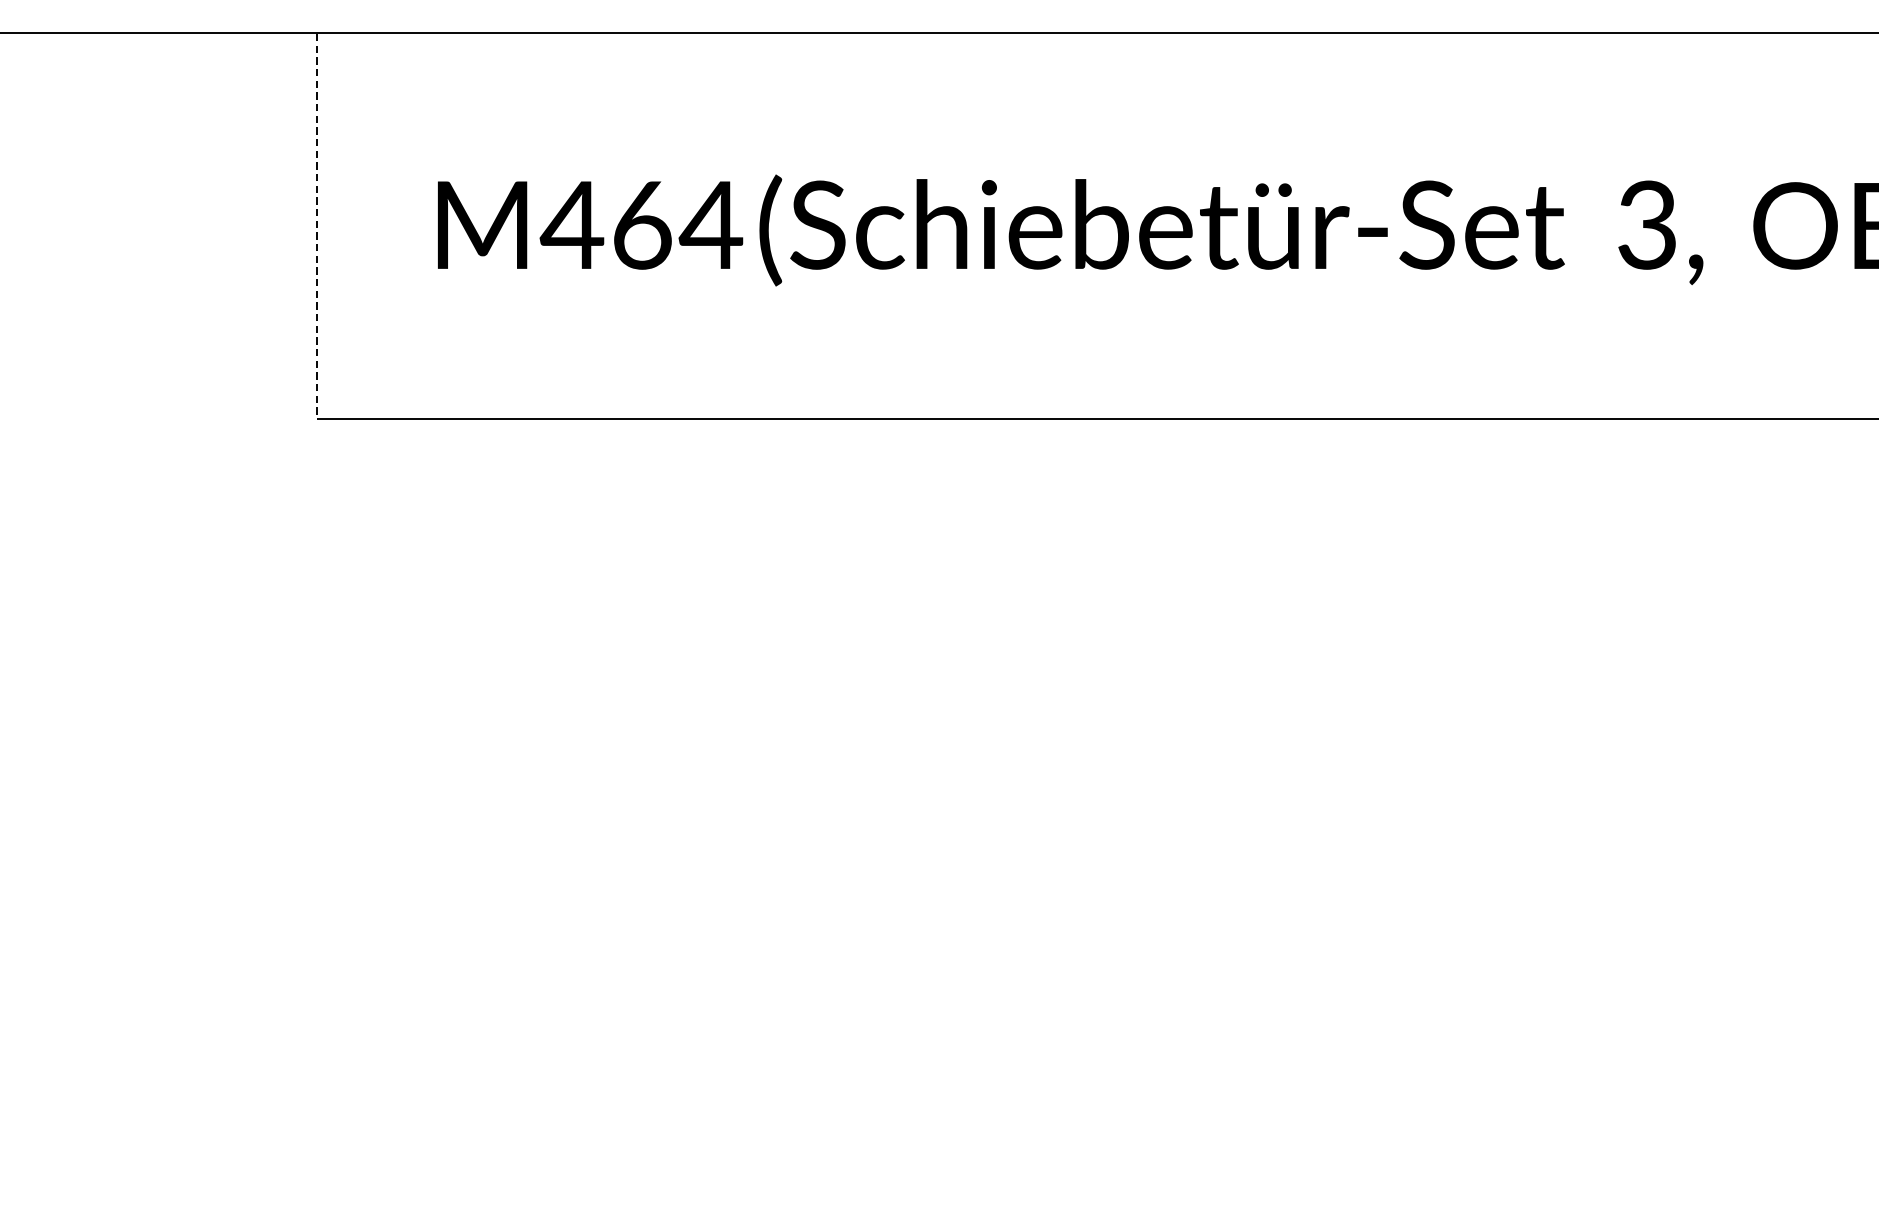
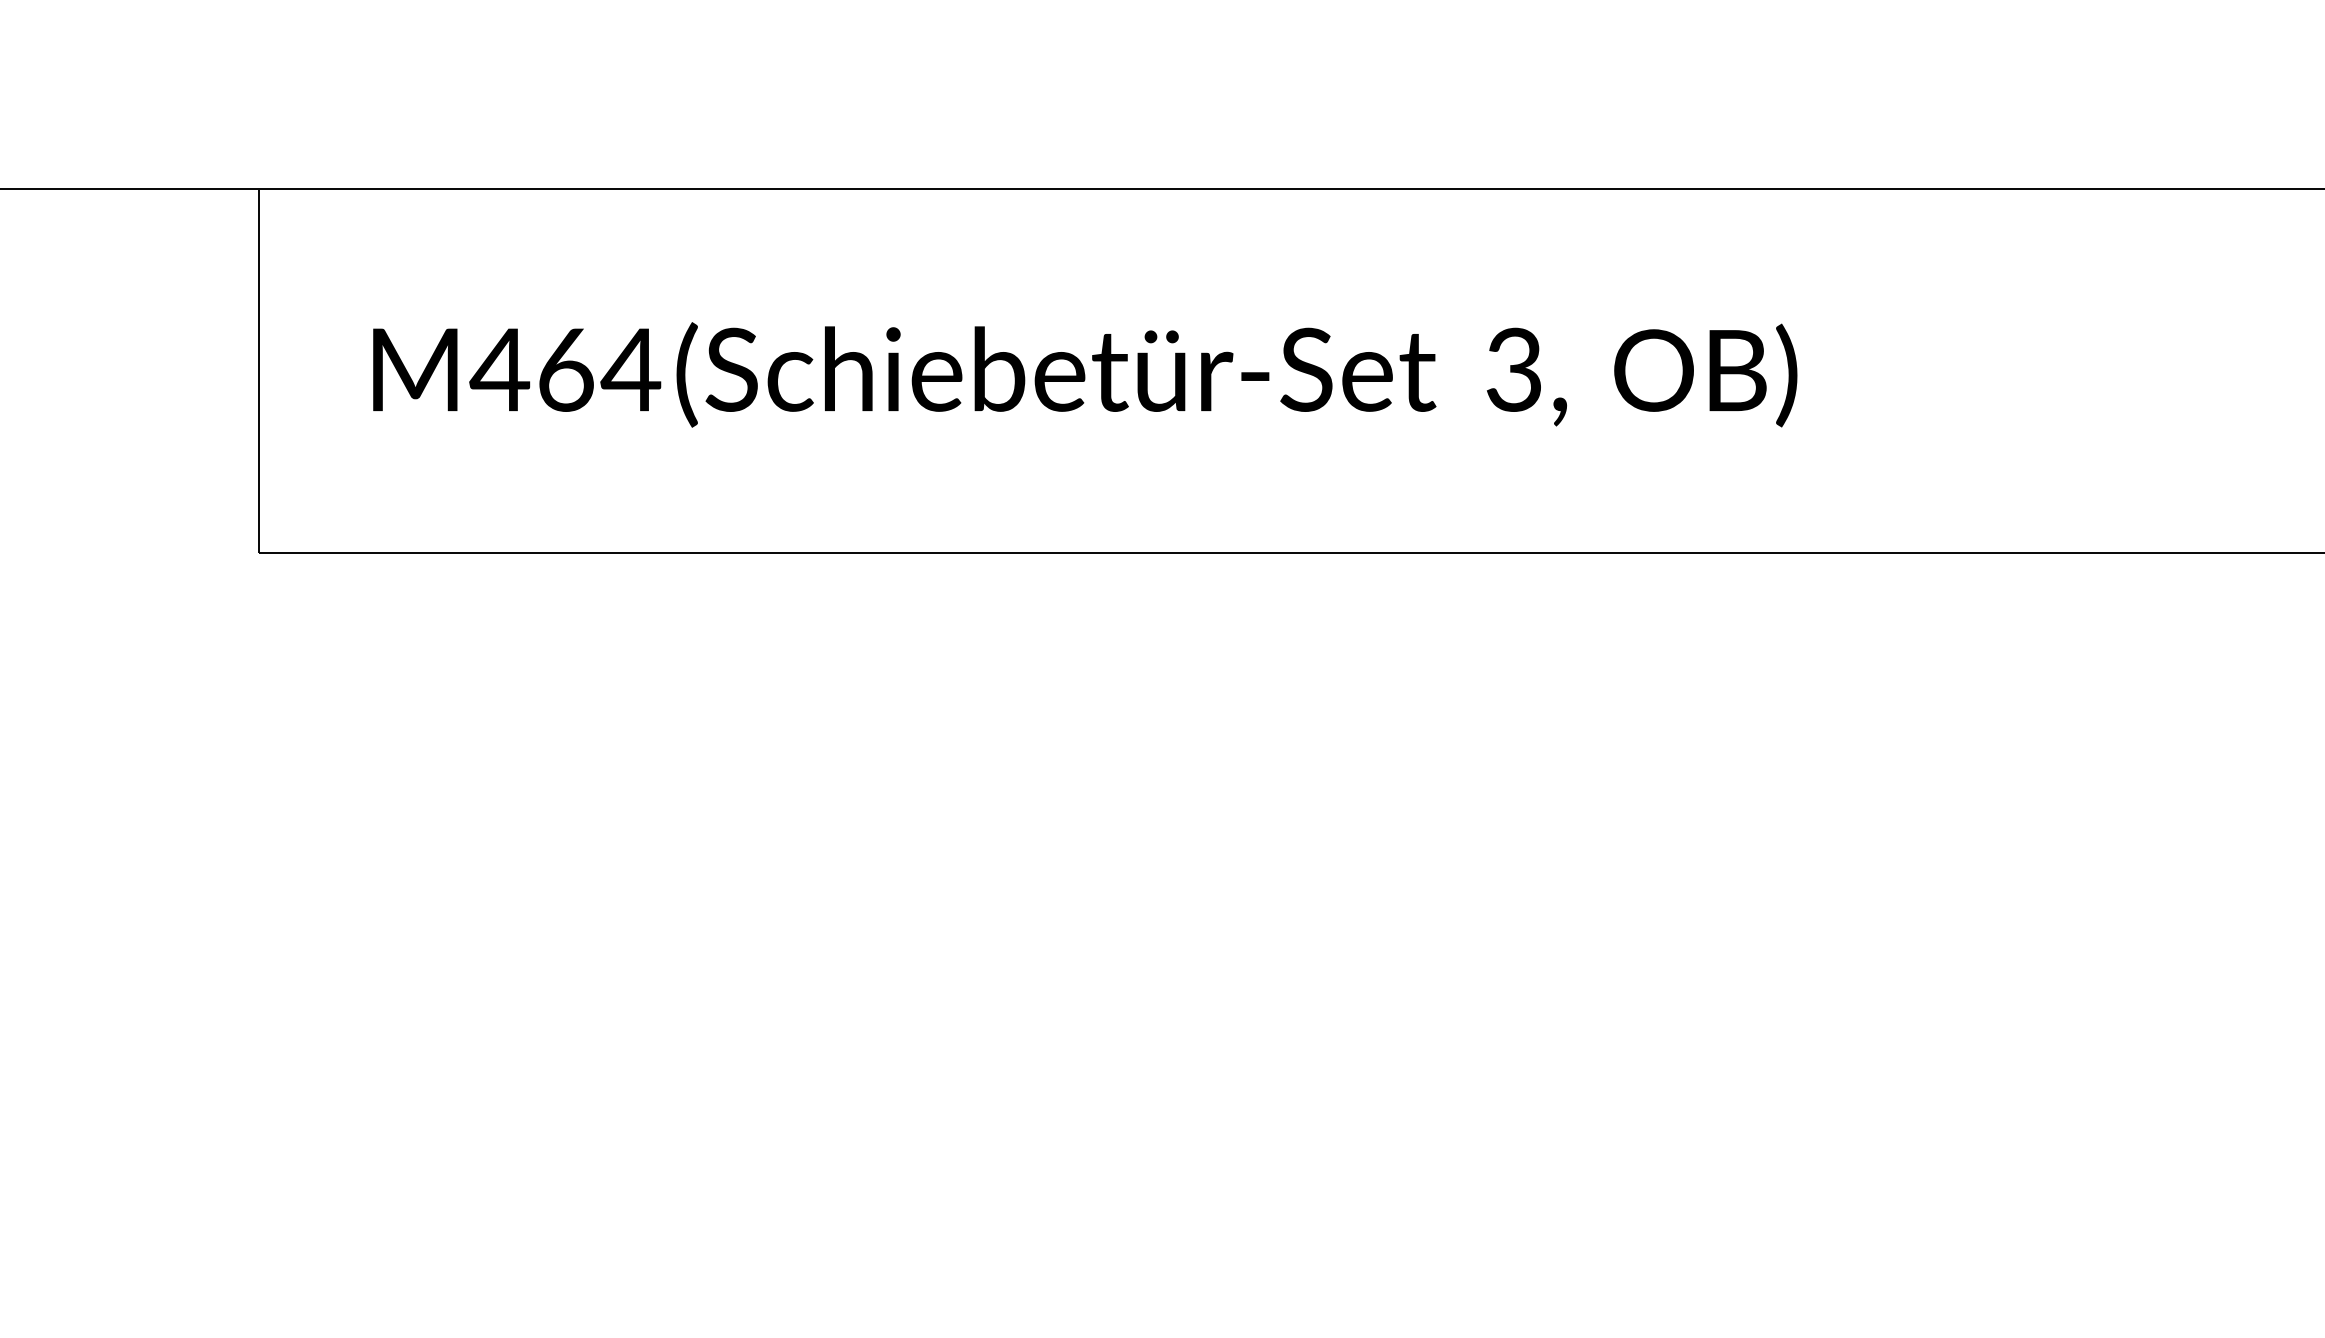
line: (317, 226) -> (259, 371), dashed -> solid

